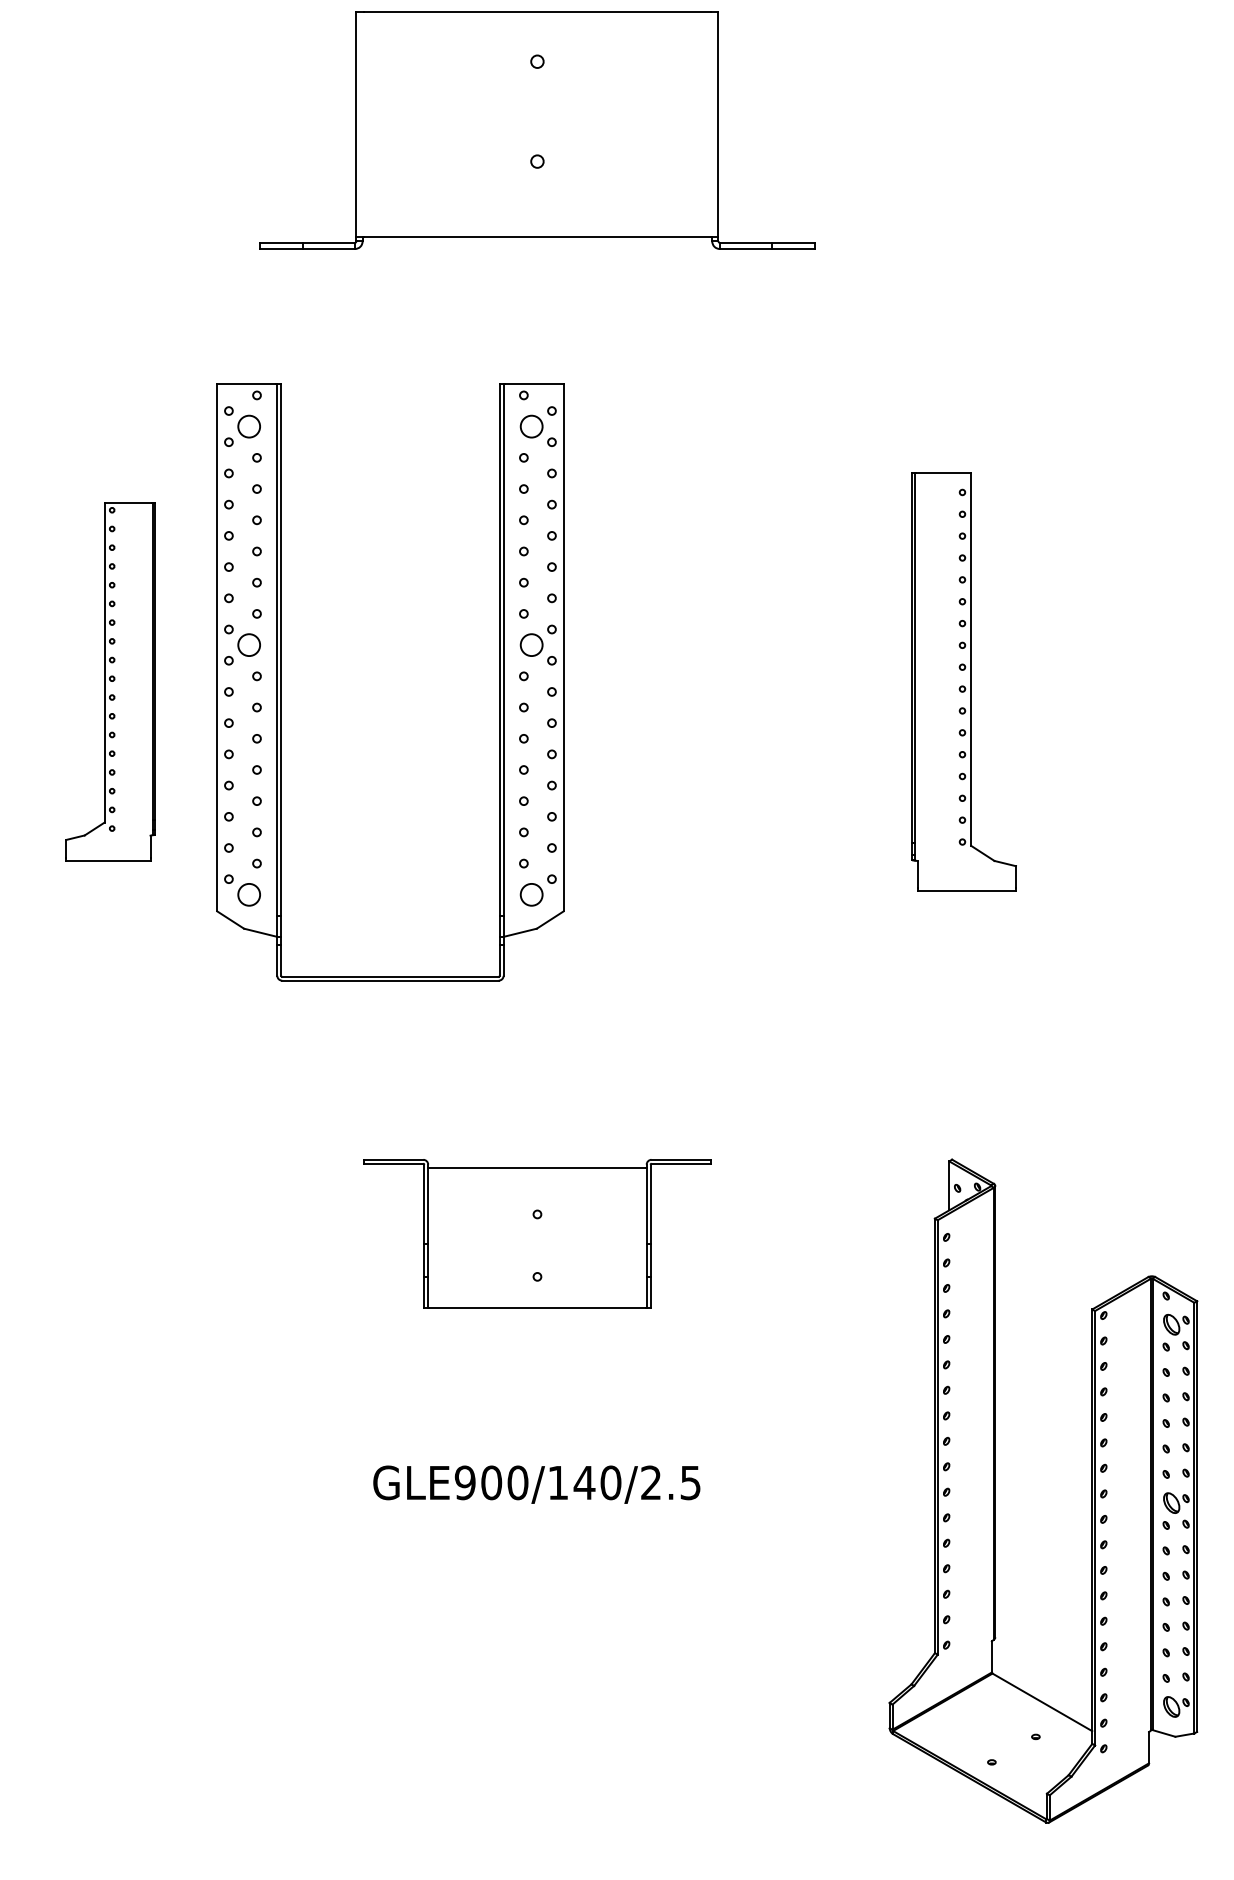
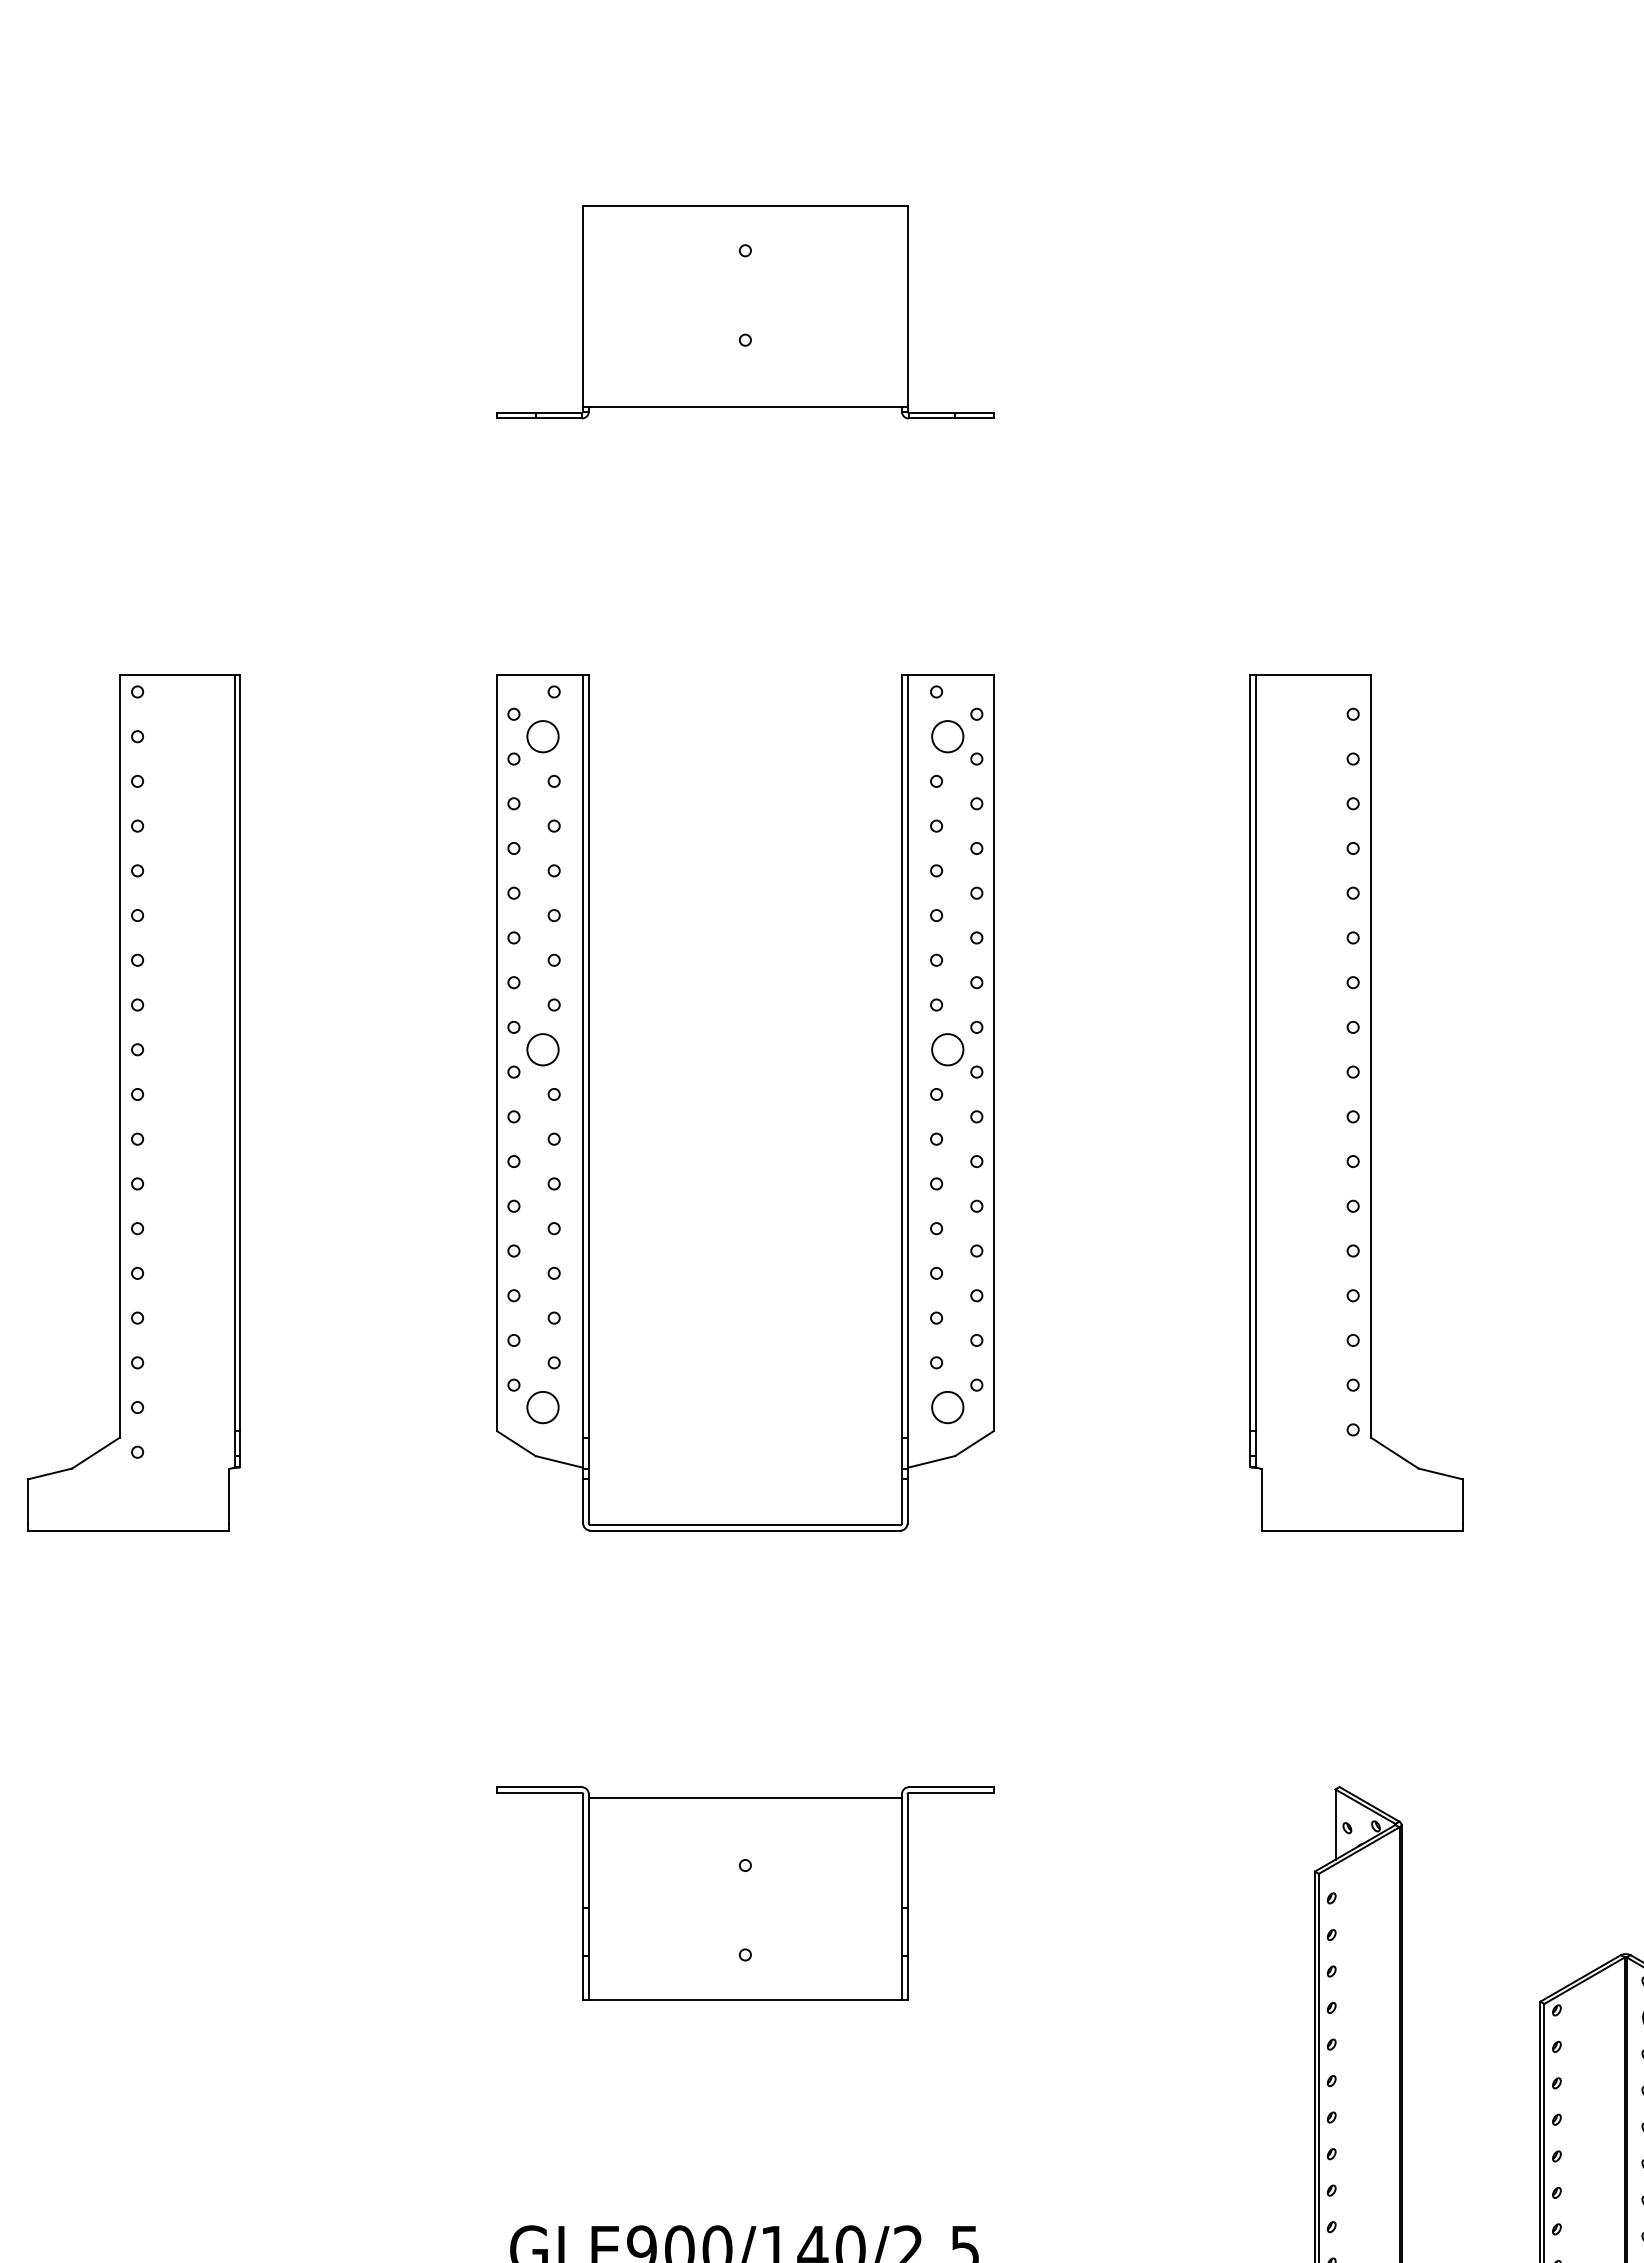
part: (537, 130) -> (745, 312), size x0.62
part: (110, 682) -> (133, 1103), size x1.67
part: (281, 682) -> (589, 1103), moved
part: (964, 682) -> (1357, 1103), size x1.43

